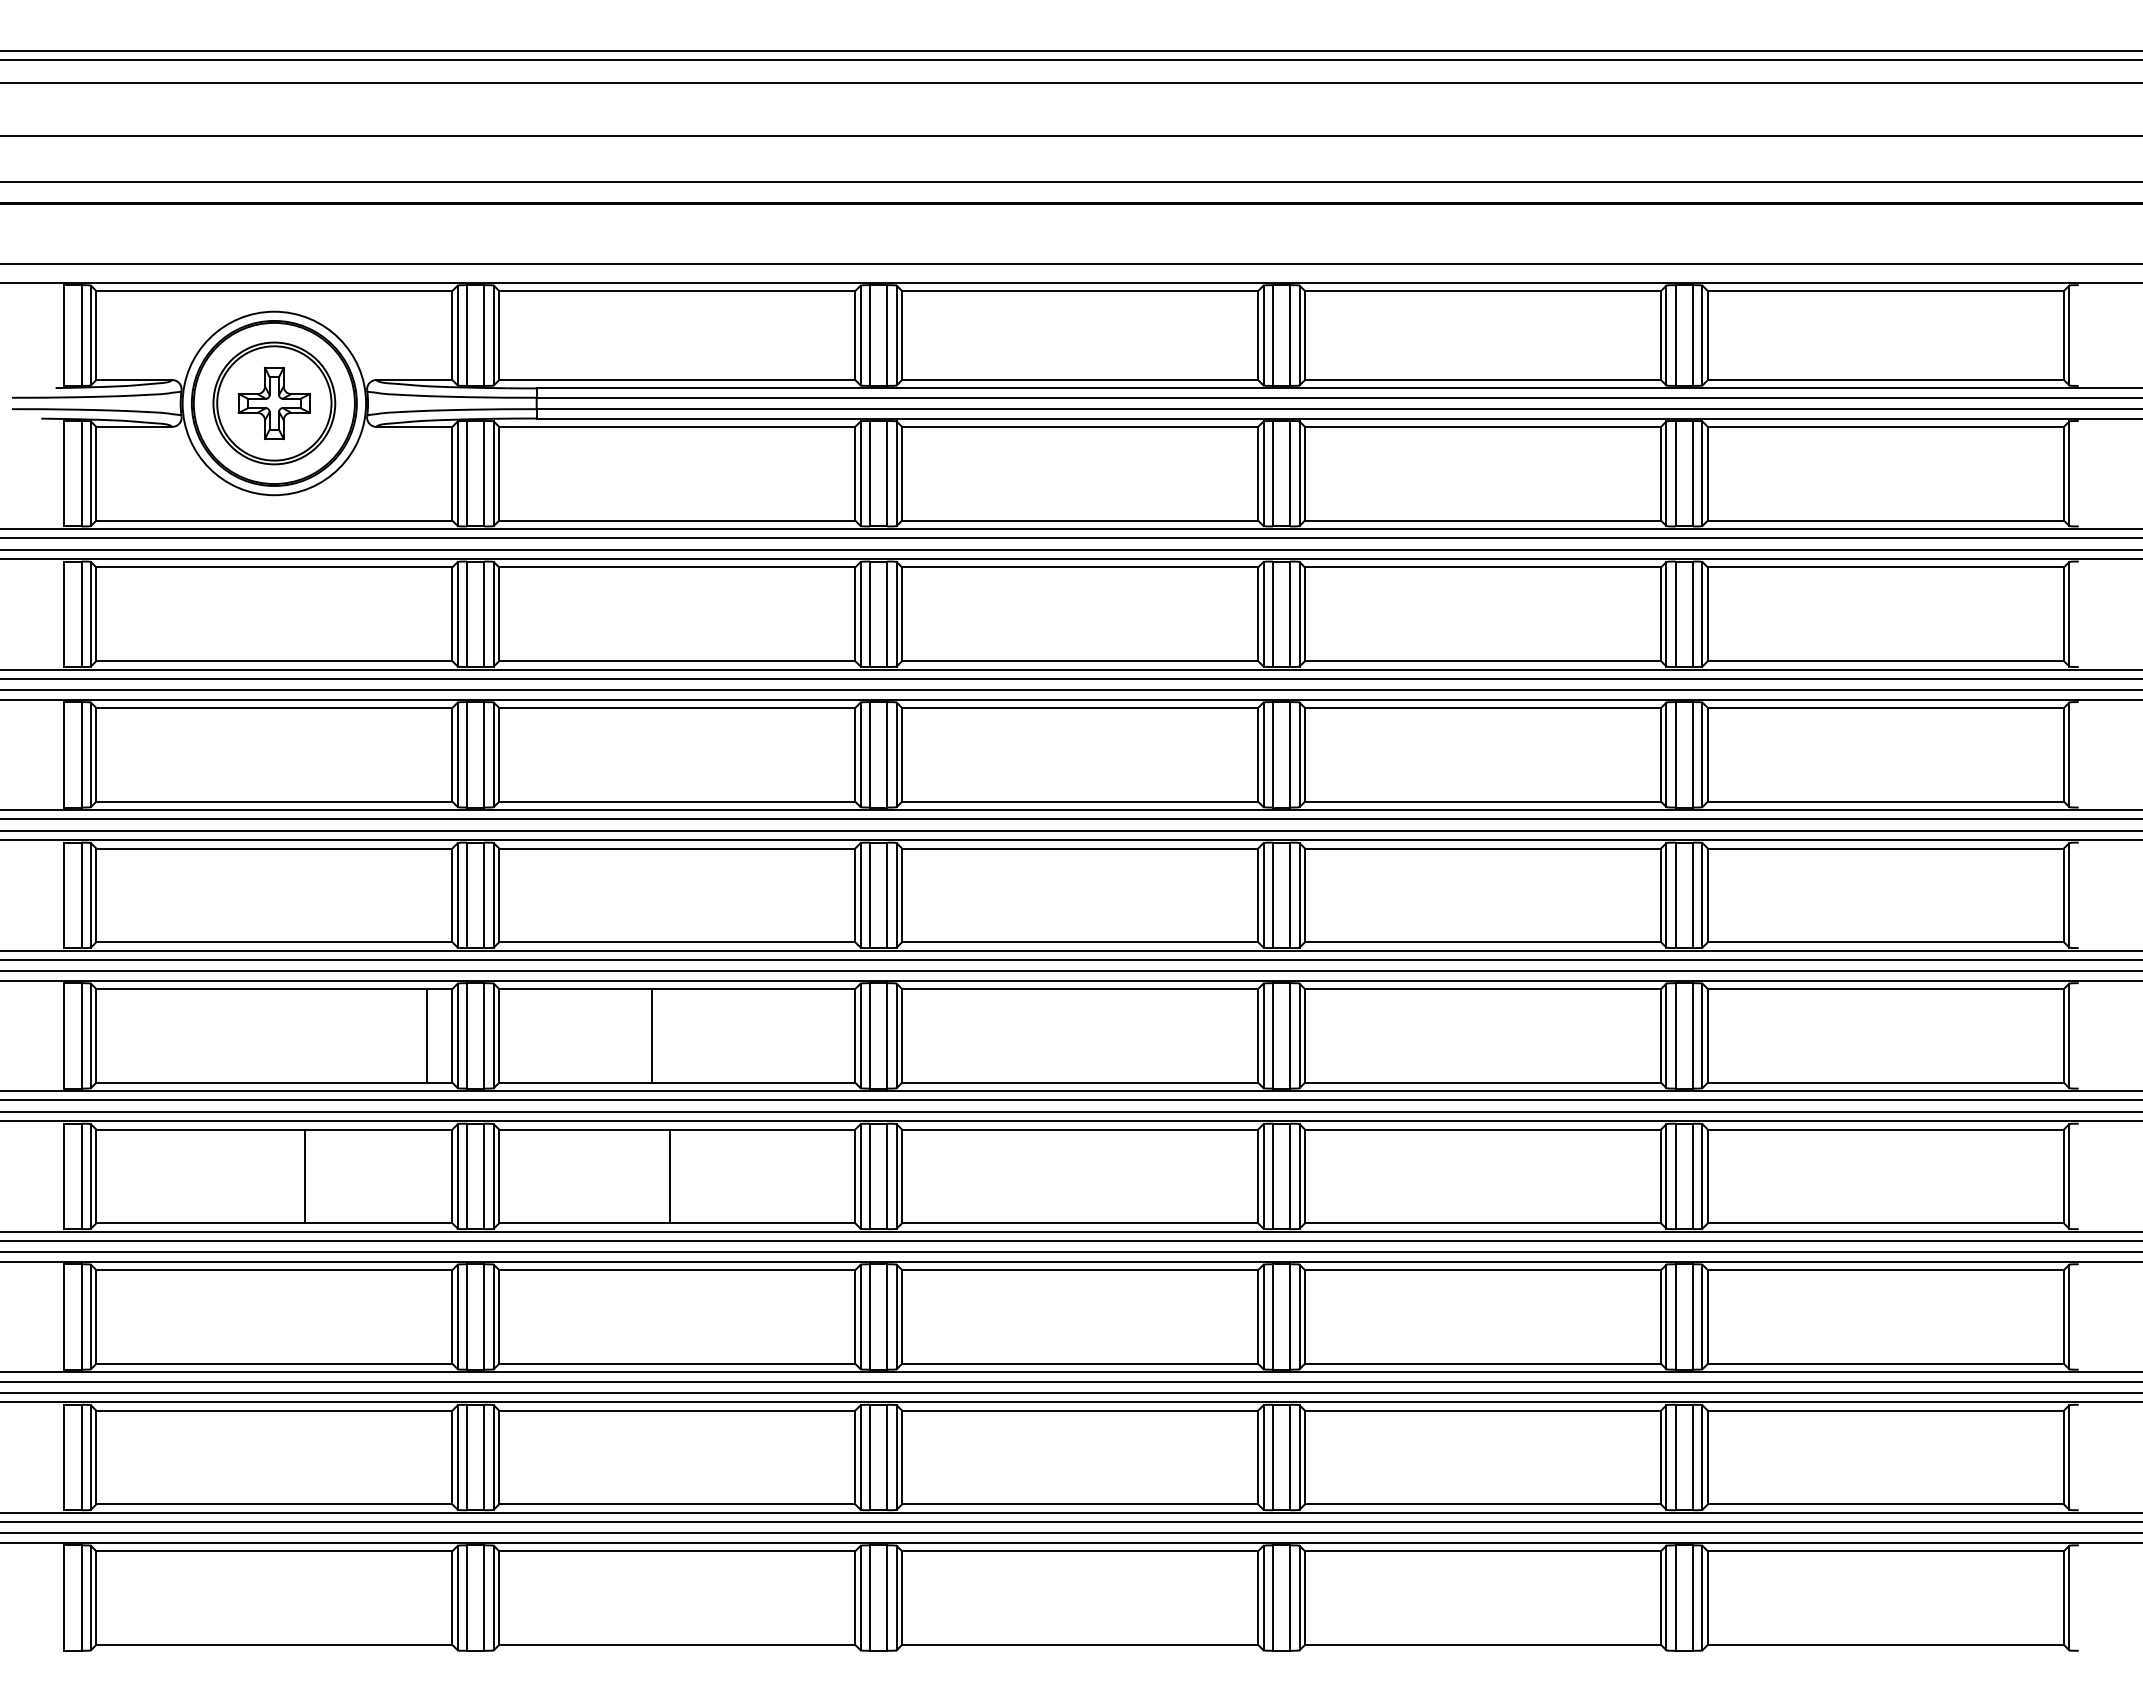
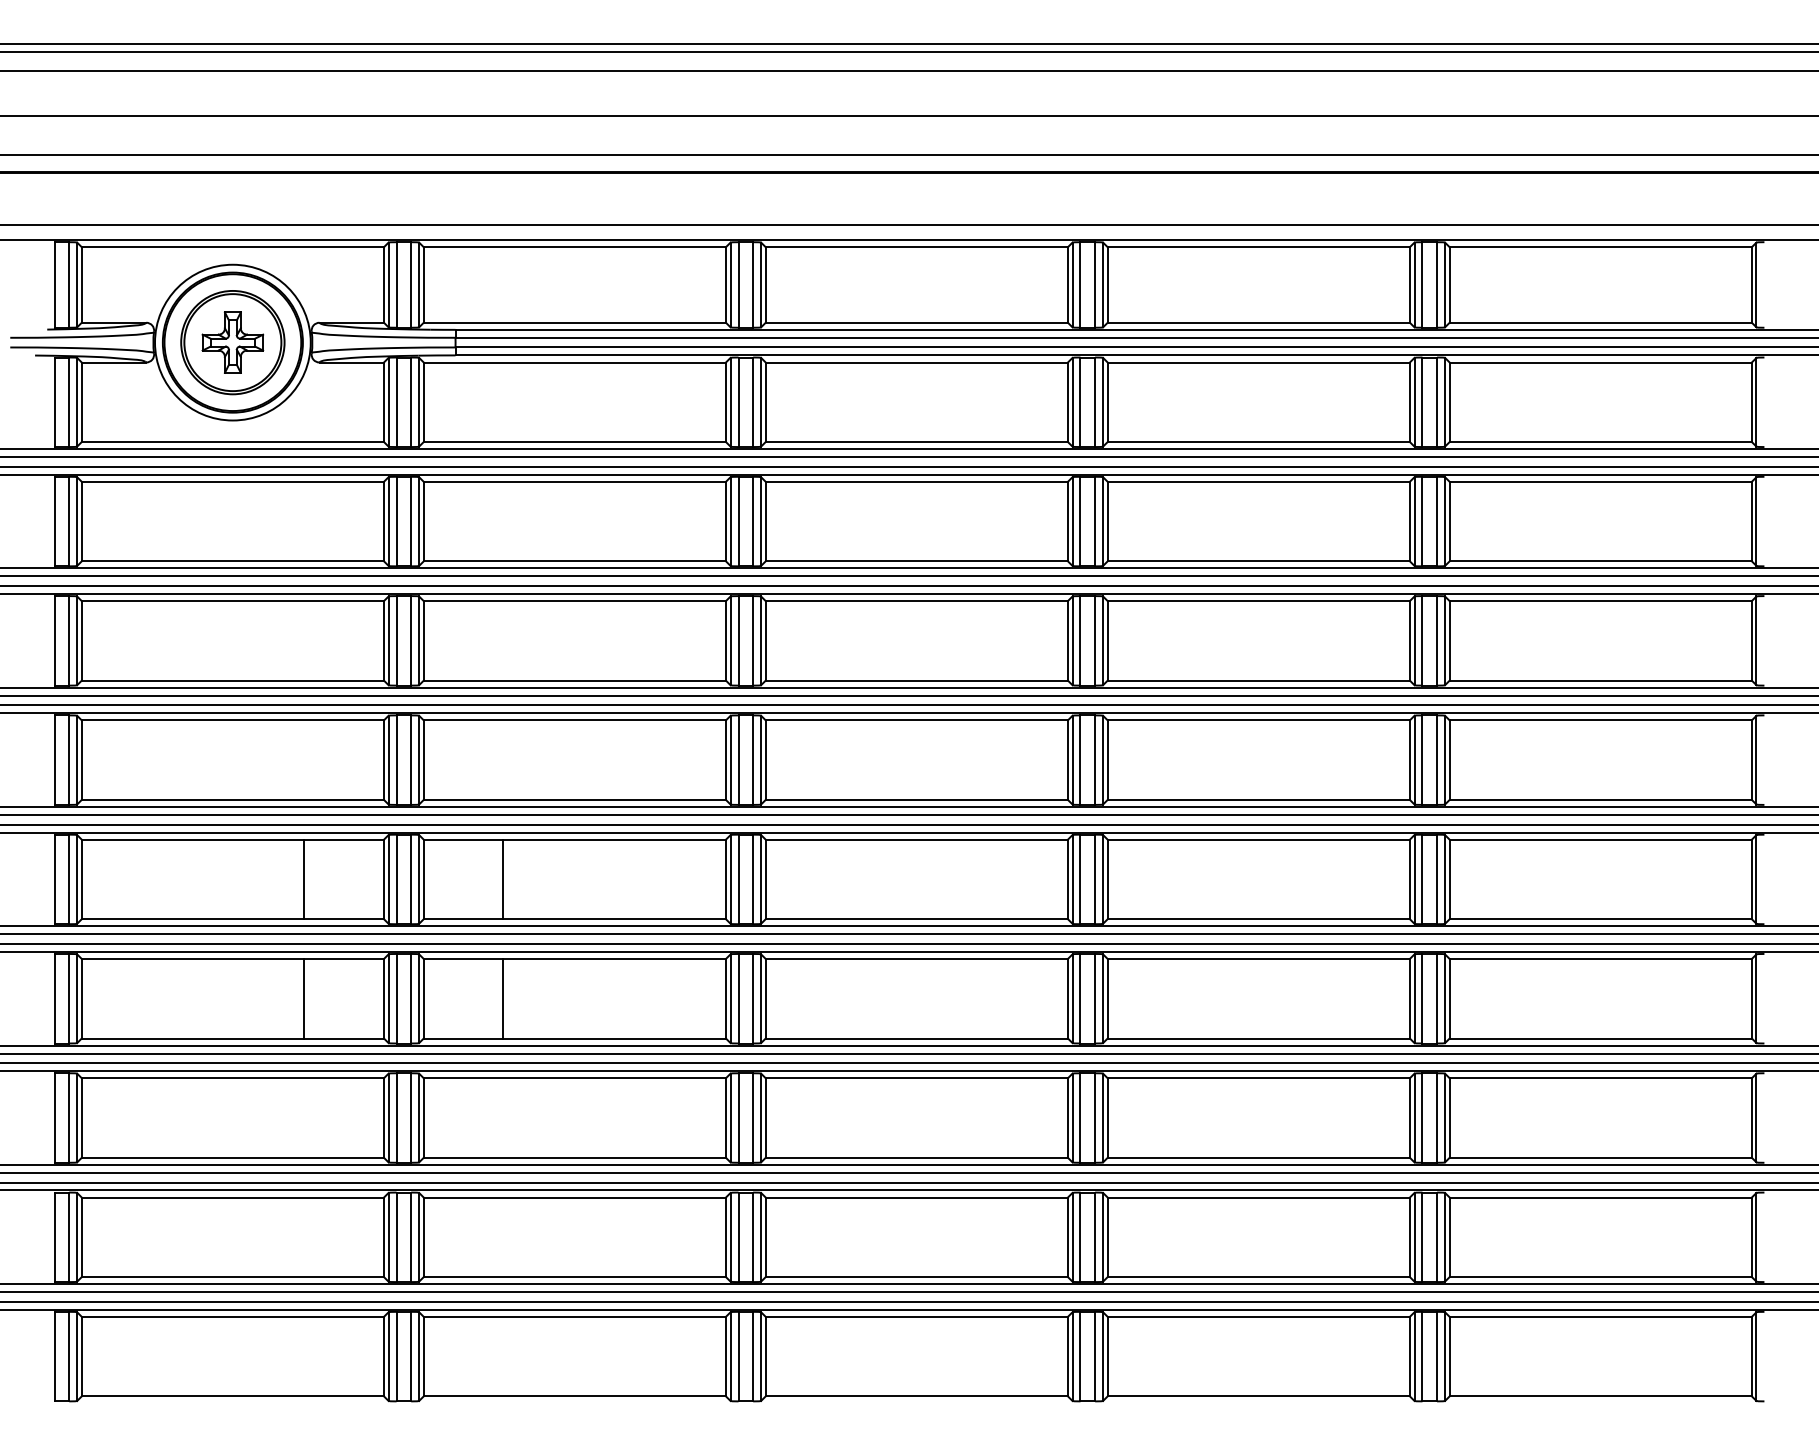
line: (426, 1035) -> (304, 879), moved
line: (651, 1035) -> (502, 879), moved
line: (304, 1176) -> (304, 998), moved
line: (669, 1176) -> (502, 998), moved

